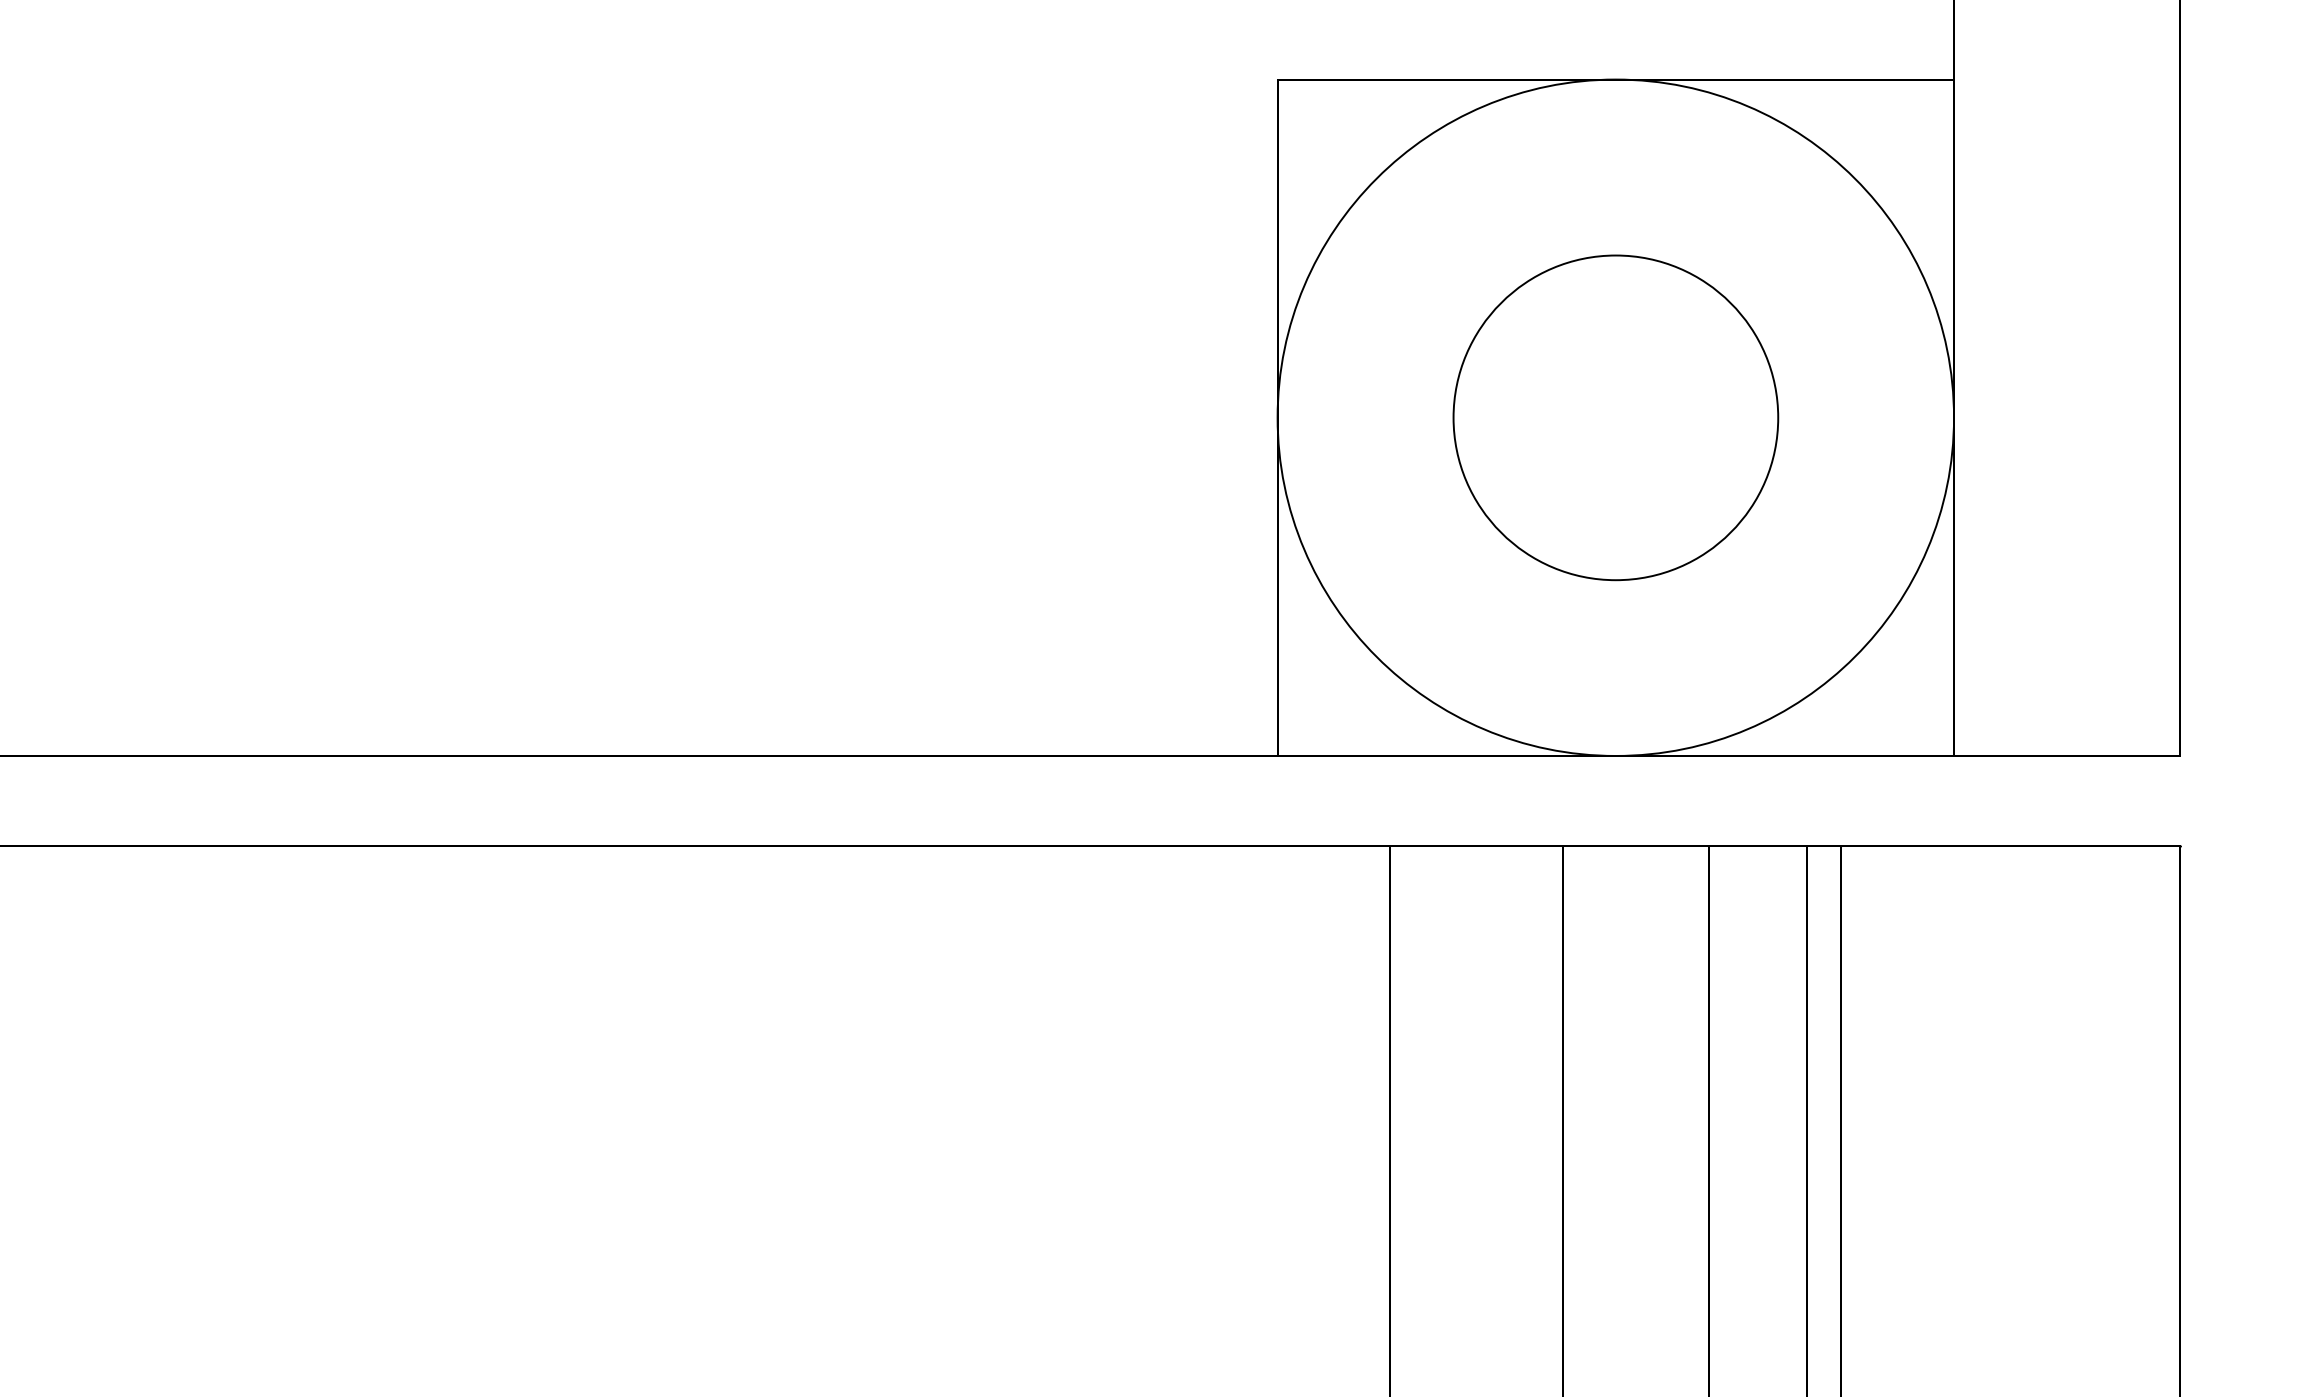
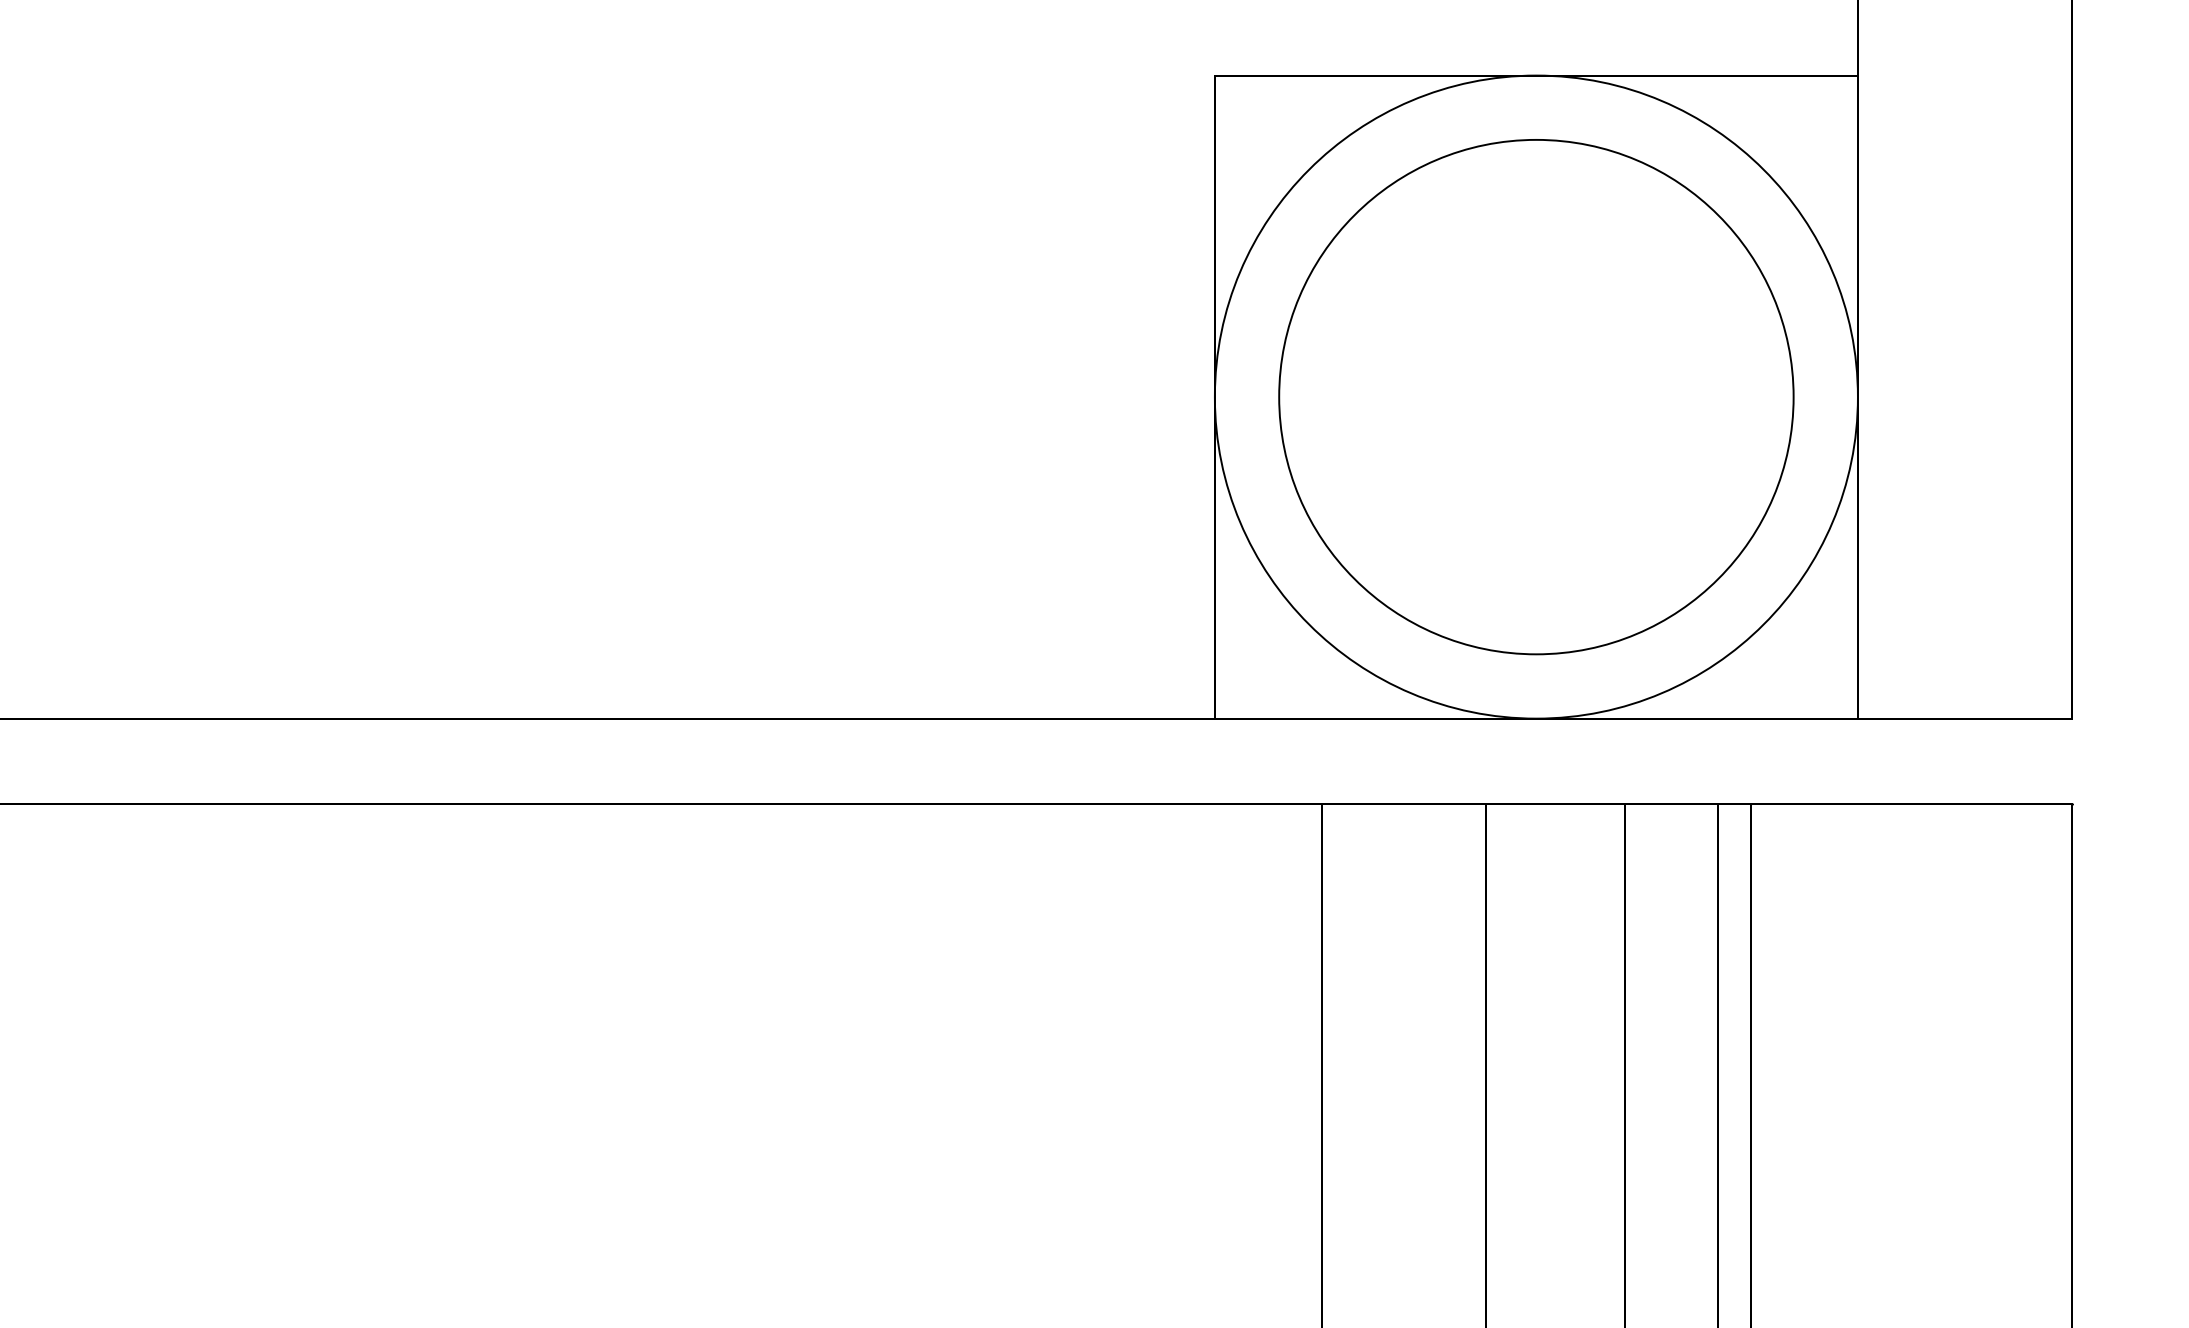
circle: (1615, 417) -> (1536, 396), size x1.67

